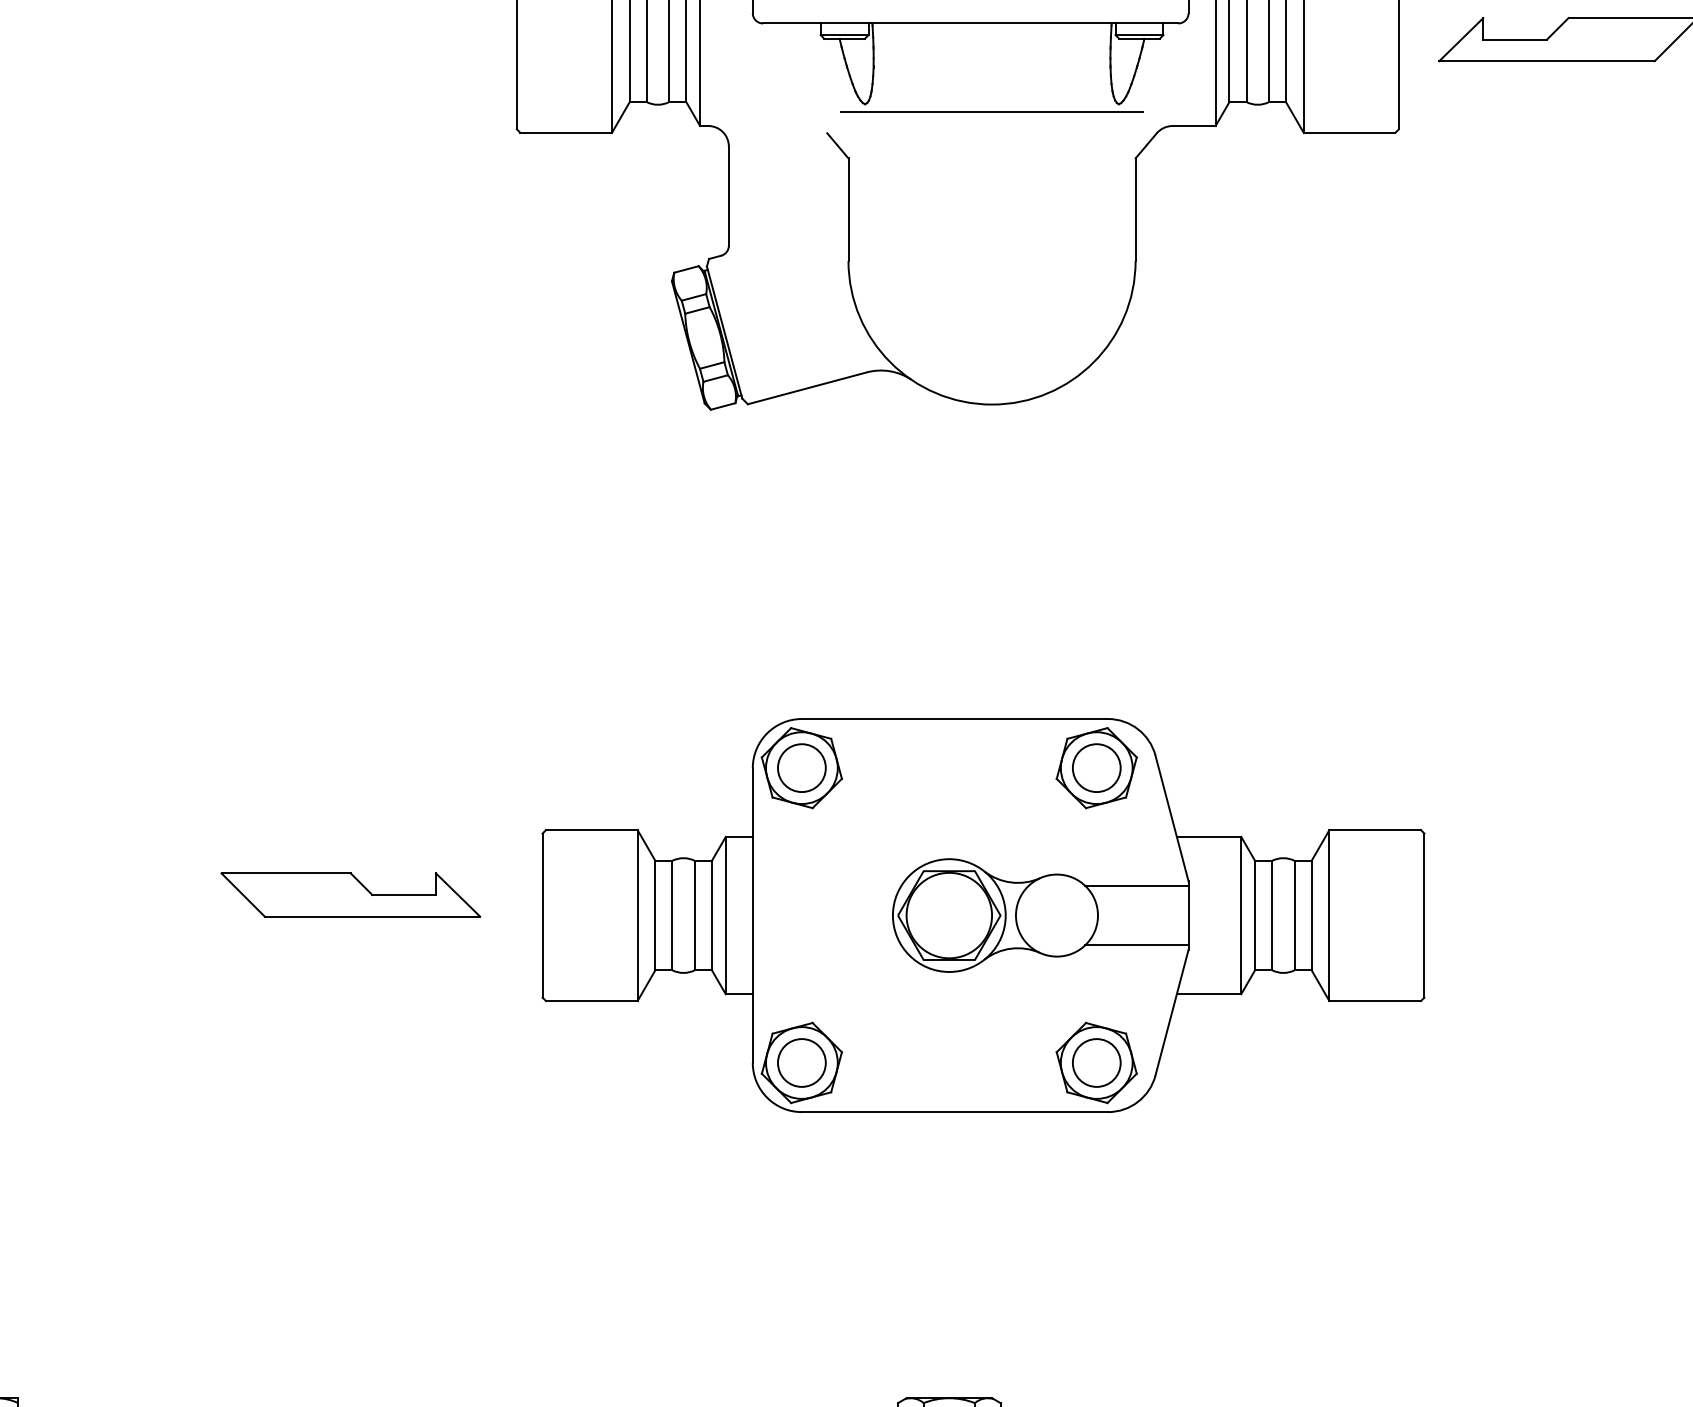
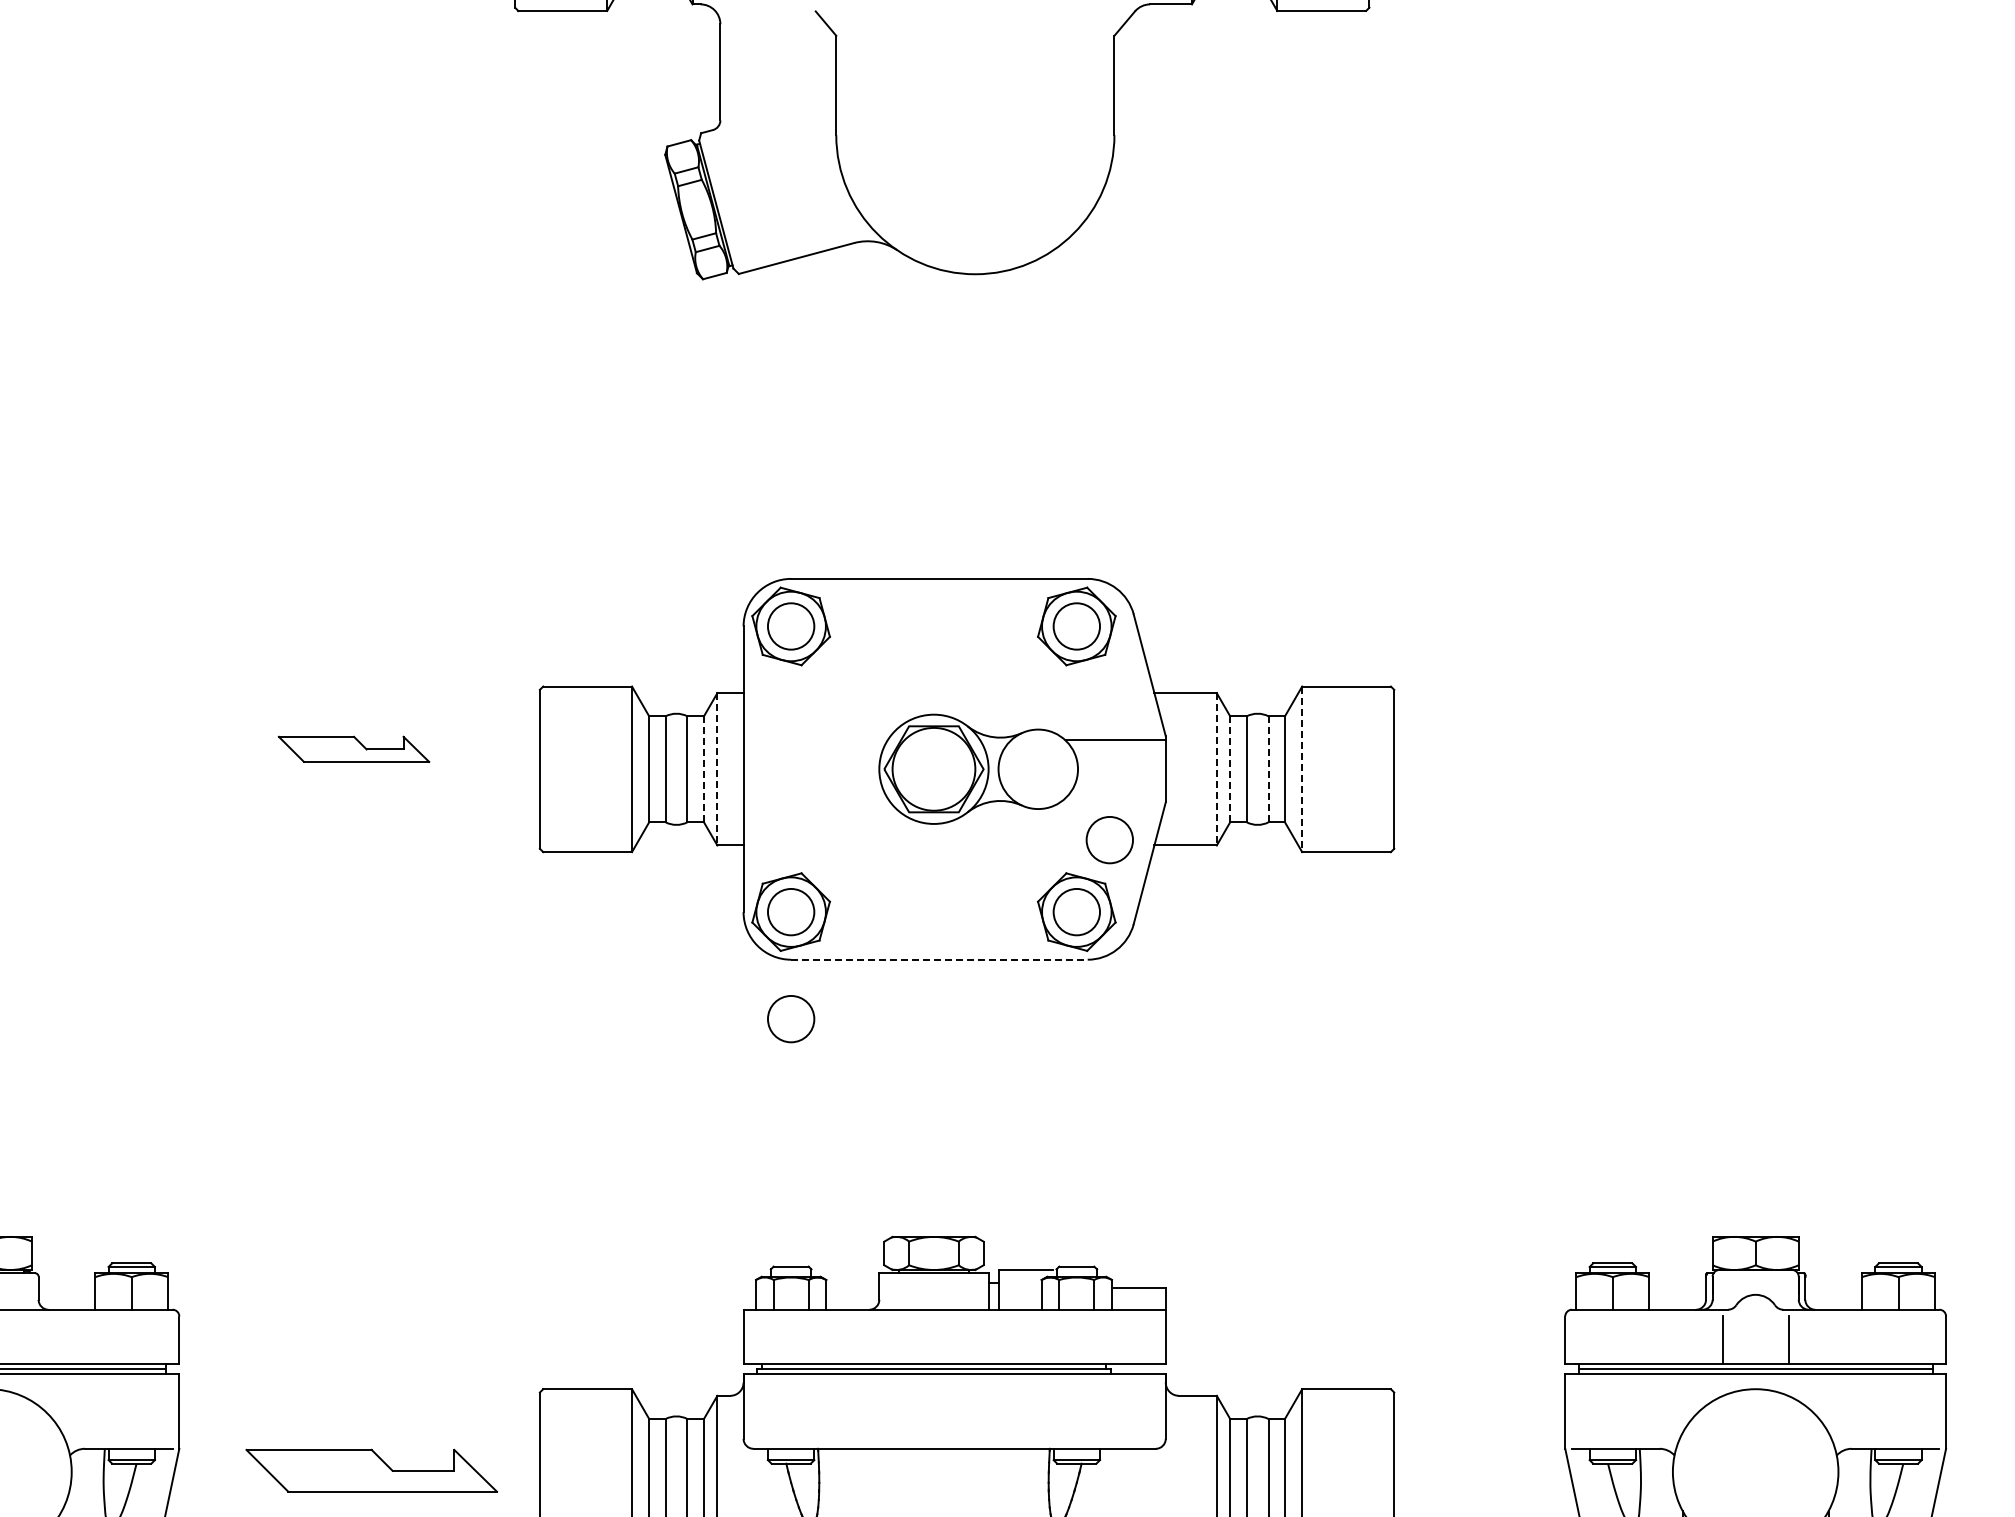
part: (350, 895) -> (353, 749), size x0.6
line: (711, 915) -> (703, 769), solid -> dashed
line: (725, 915) -> (717, 769), solid -> dashed
line: (1240, 915) -> (1216, 769), solid -> dashed
line: (1255, 915) -> (1230, 769), solid -> dashed
line: (1294, 915) -> (1268, 769), solid -> dashed
line: (1329, 915) -> (1302, 769), solid -> dashed
line: (1136, 945) -> (1115, 798), removed
circle: (1130, 989) -> (1109, 840), added
line: (955, 1111) -> (939, 959), solid -> dashed
circle: (802, 1173) -> (791, 1019), added

